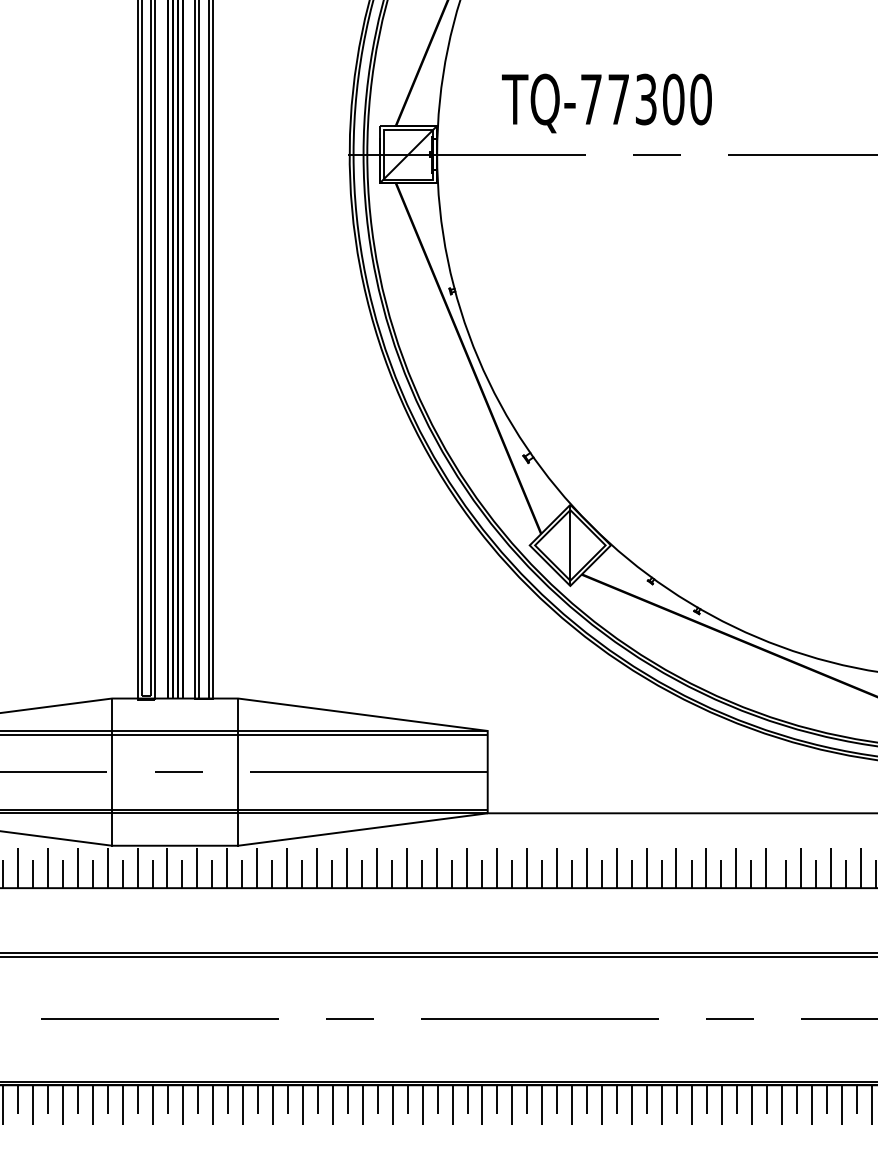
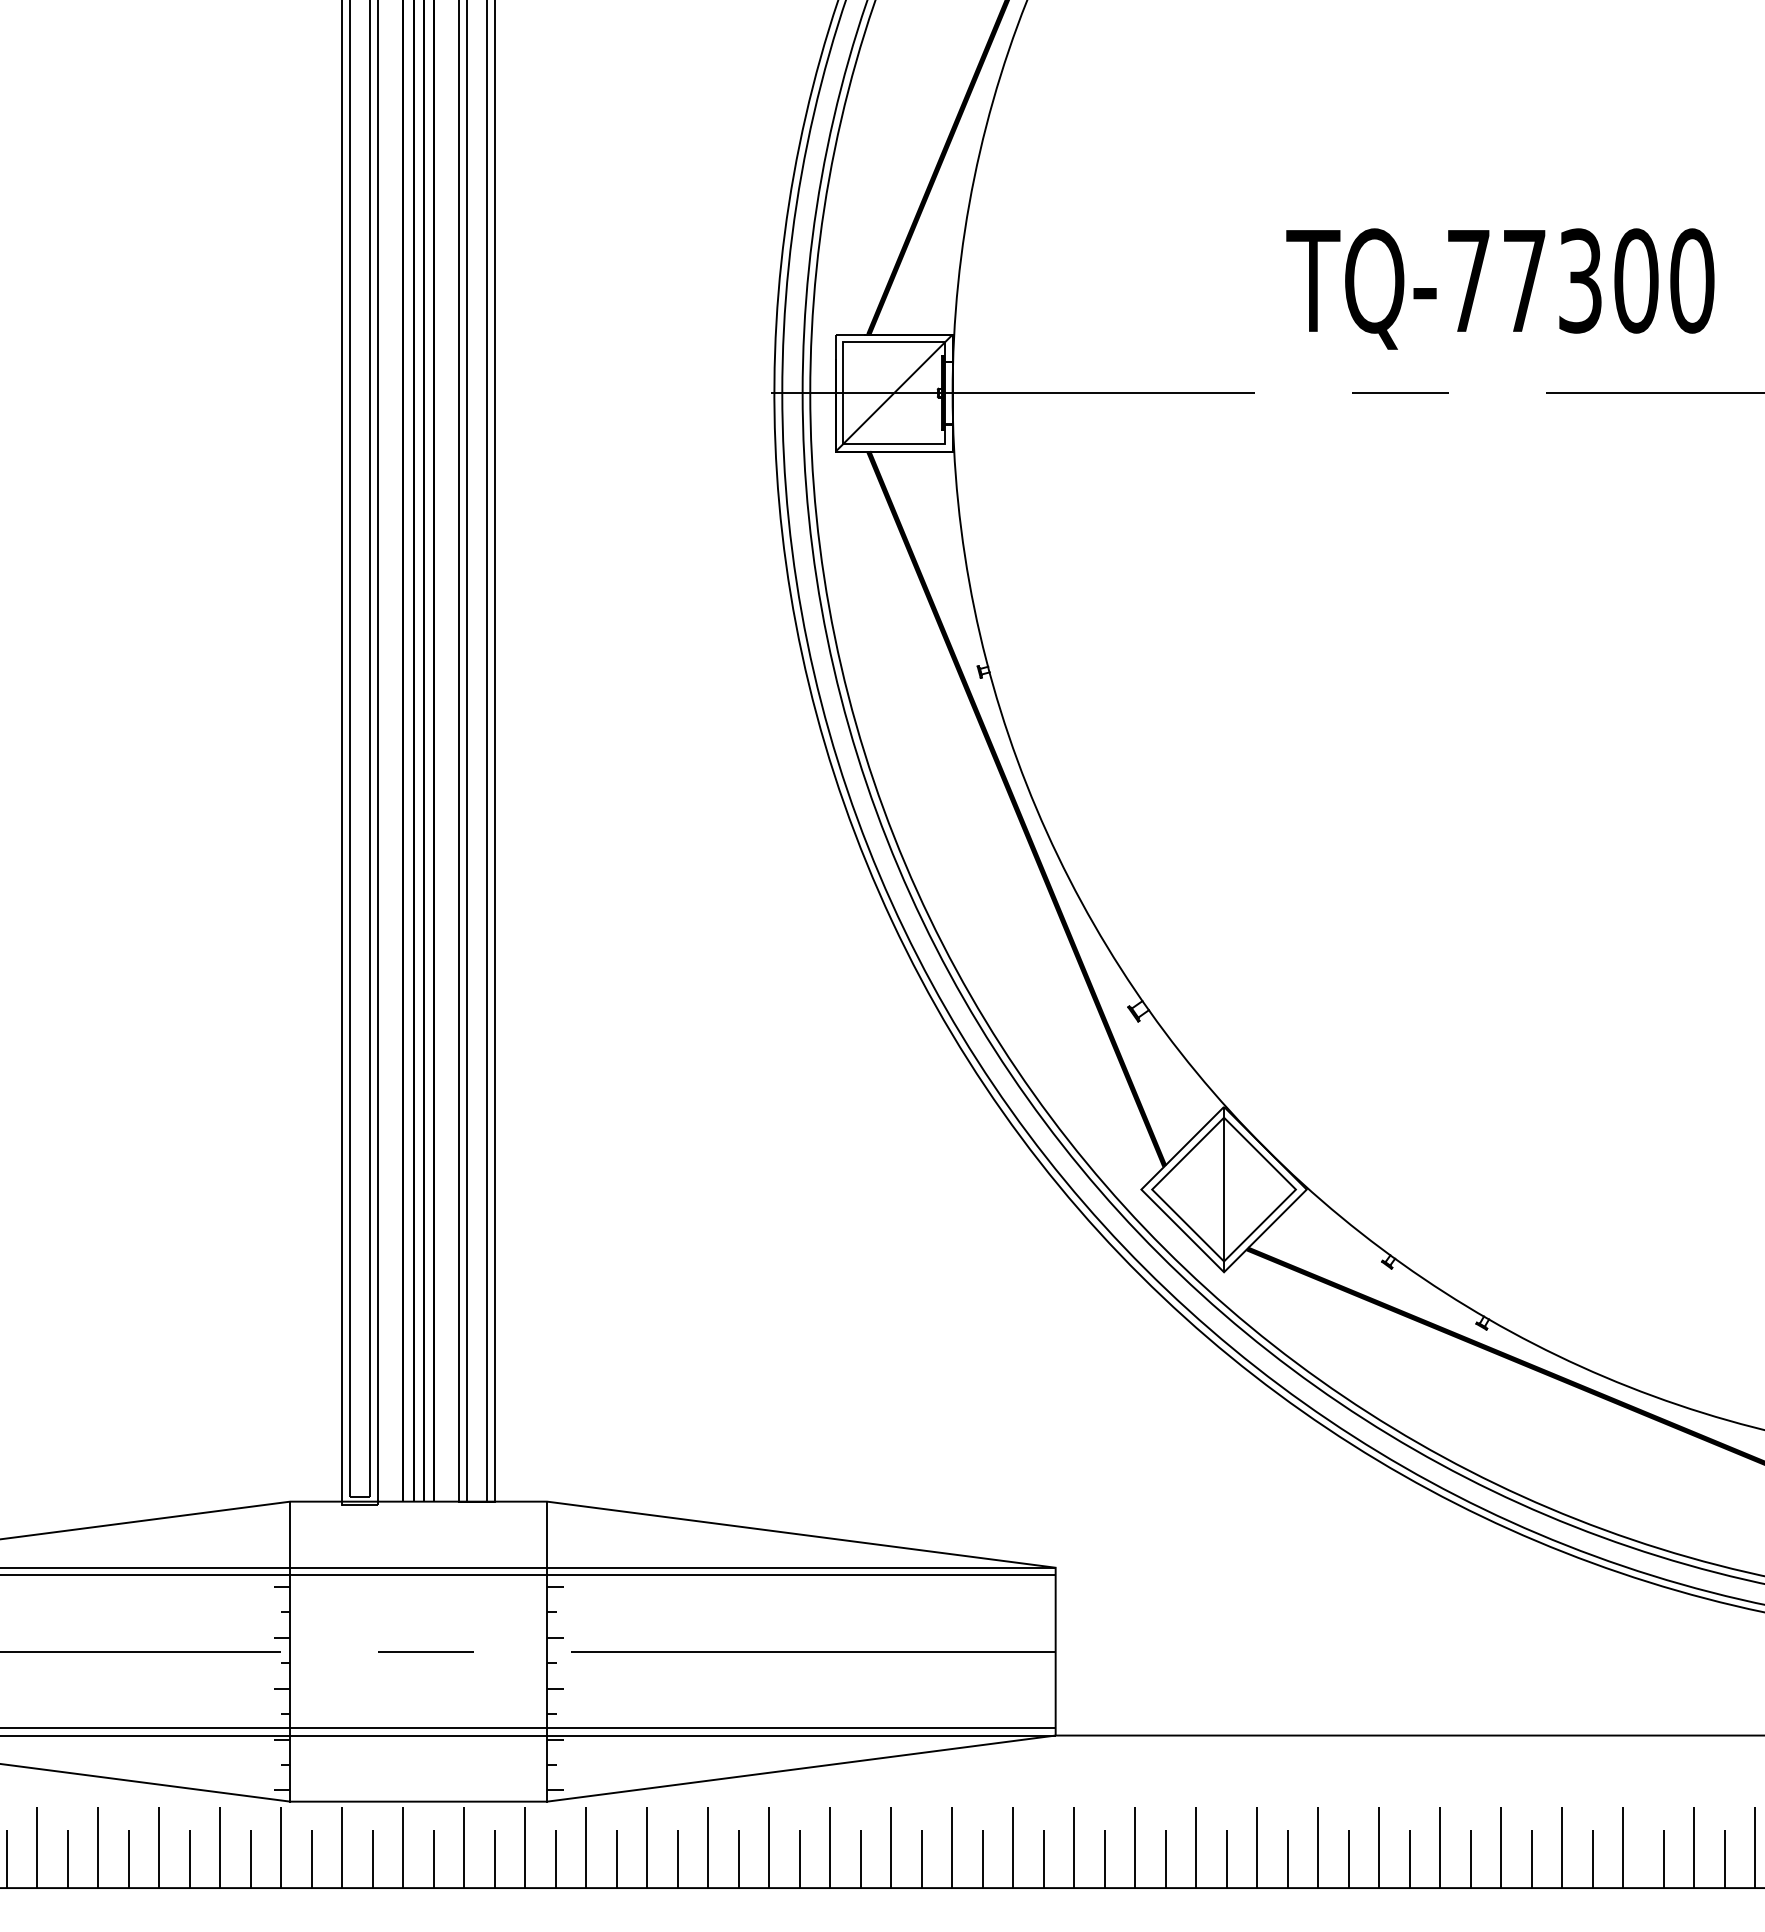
text: (606, 103) -> (1499, 289), moved
hatch: (108, 790) -> (282, 1689), added
hatch: (242, 790) -> (555, 1689), added

